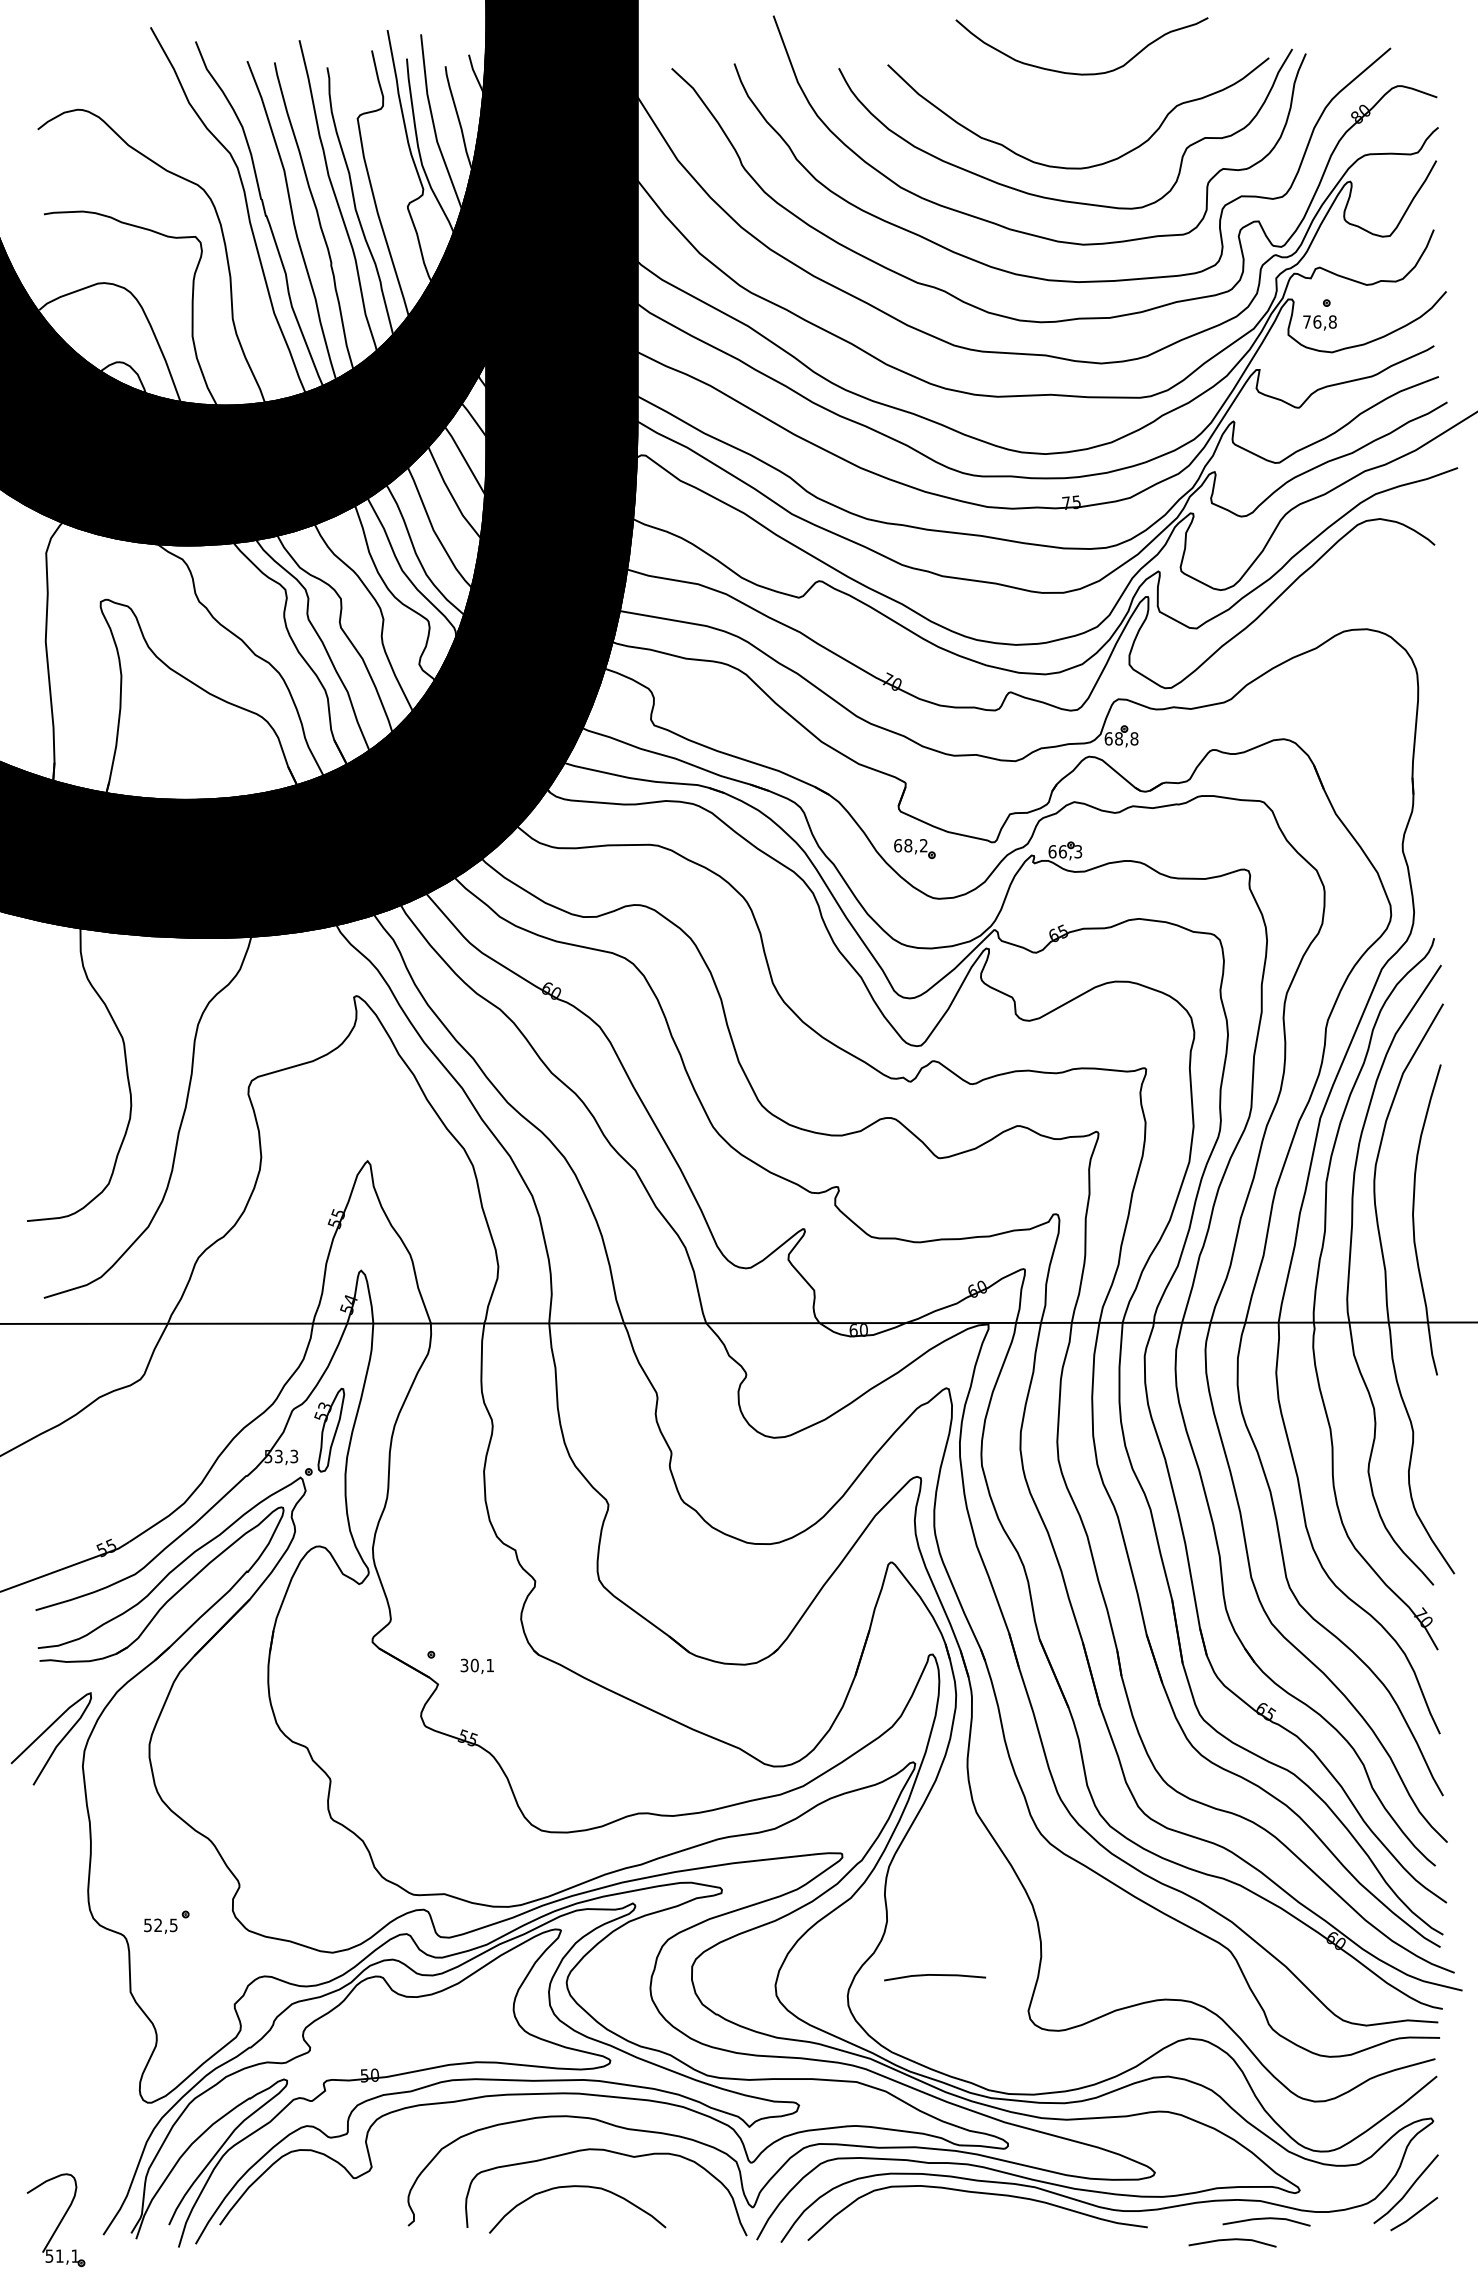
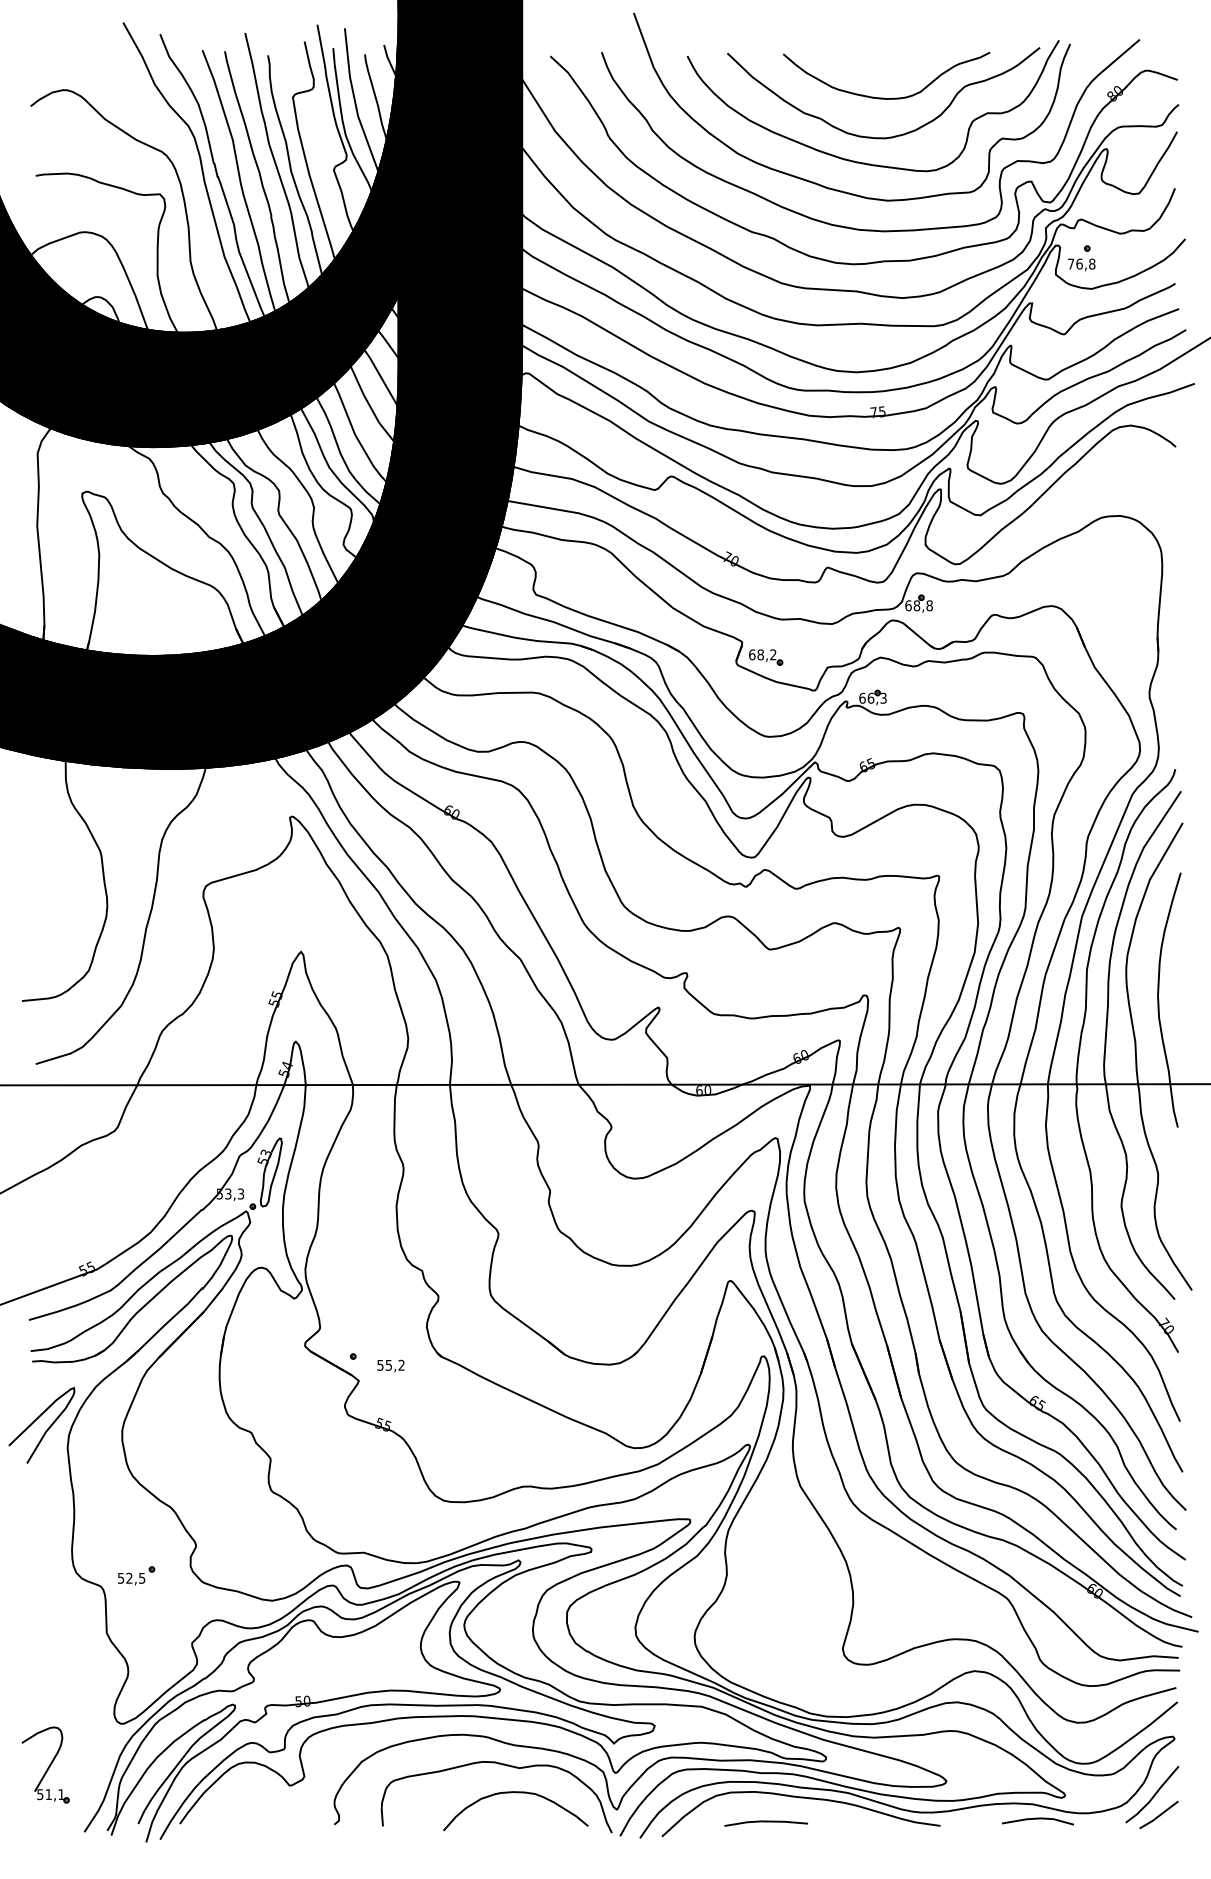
curve: (1081, 73) -> (886, 98), moved
part: (914, 848) -> (765, 657), moved
text: (477, 1665) -> (391, 1365), 30,1 -> 55,2
line: (935, 1975) -> (766, 1821), moved
curve: (577, 2187) -> (515, 1793), moved
part: (55, 2220) -> (45, 1765), moved
line: (1232, 2240) -> (1010, 1836), removed

